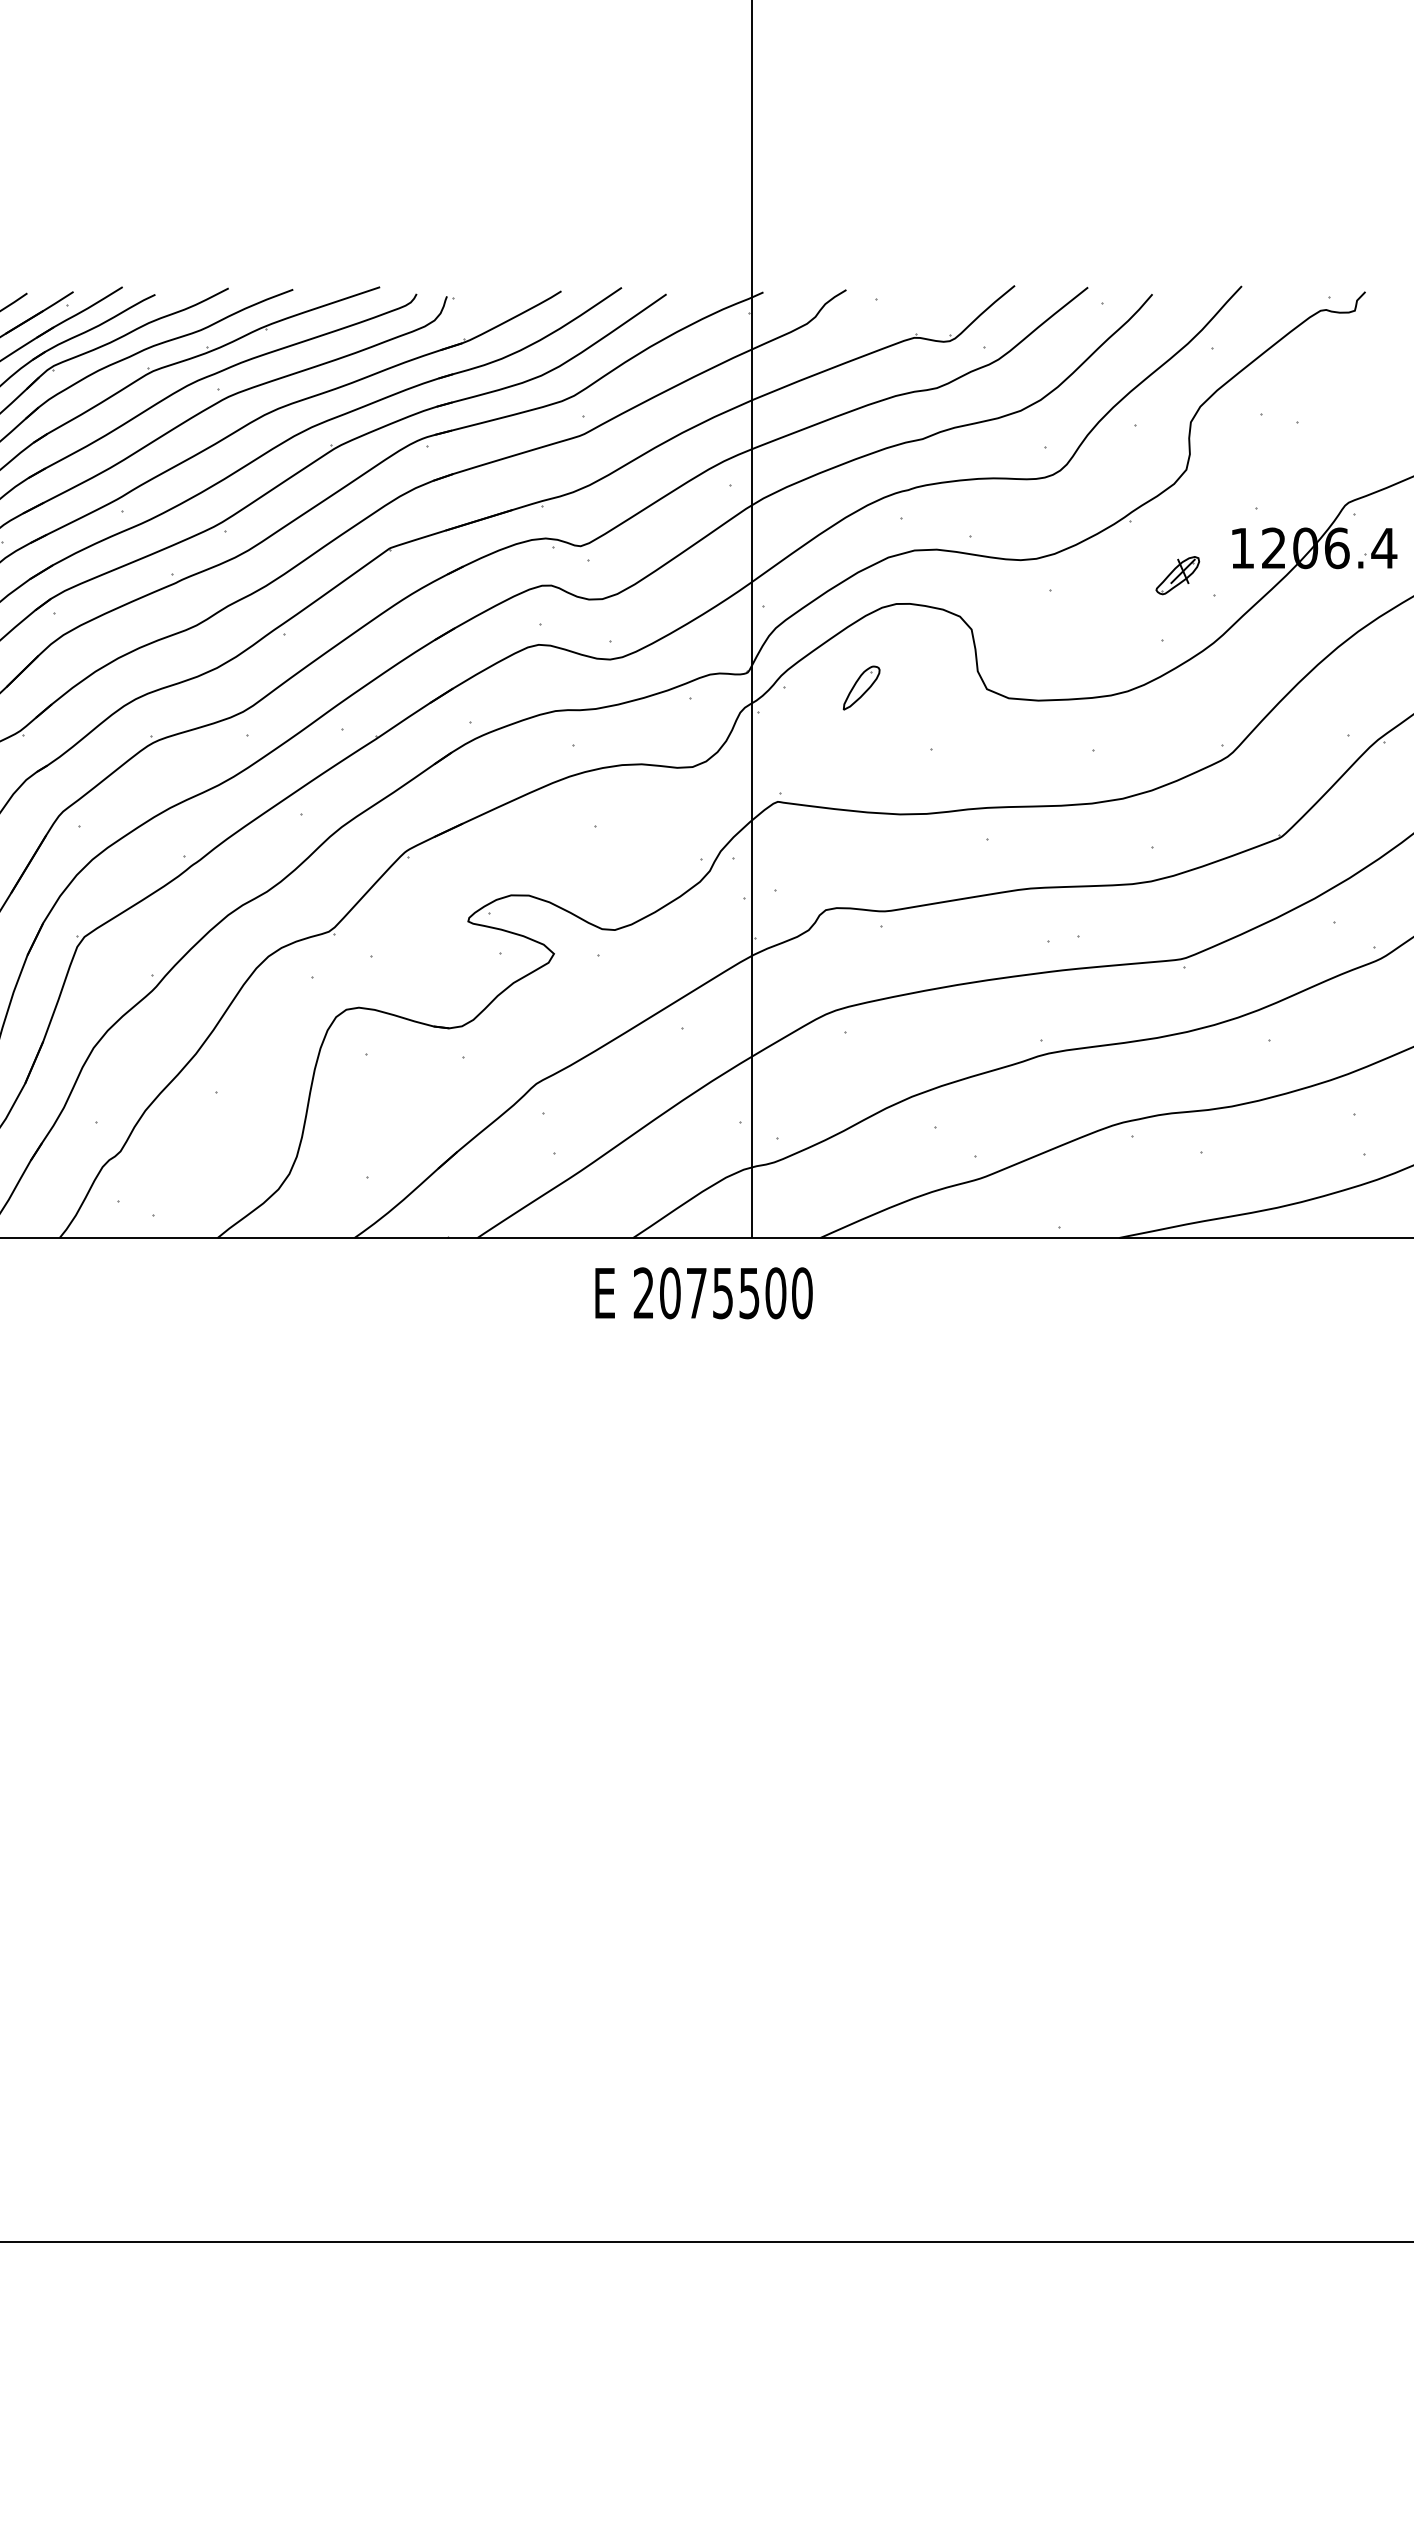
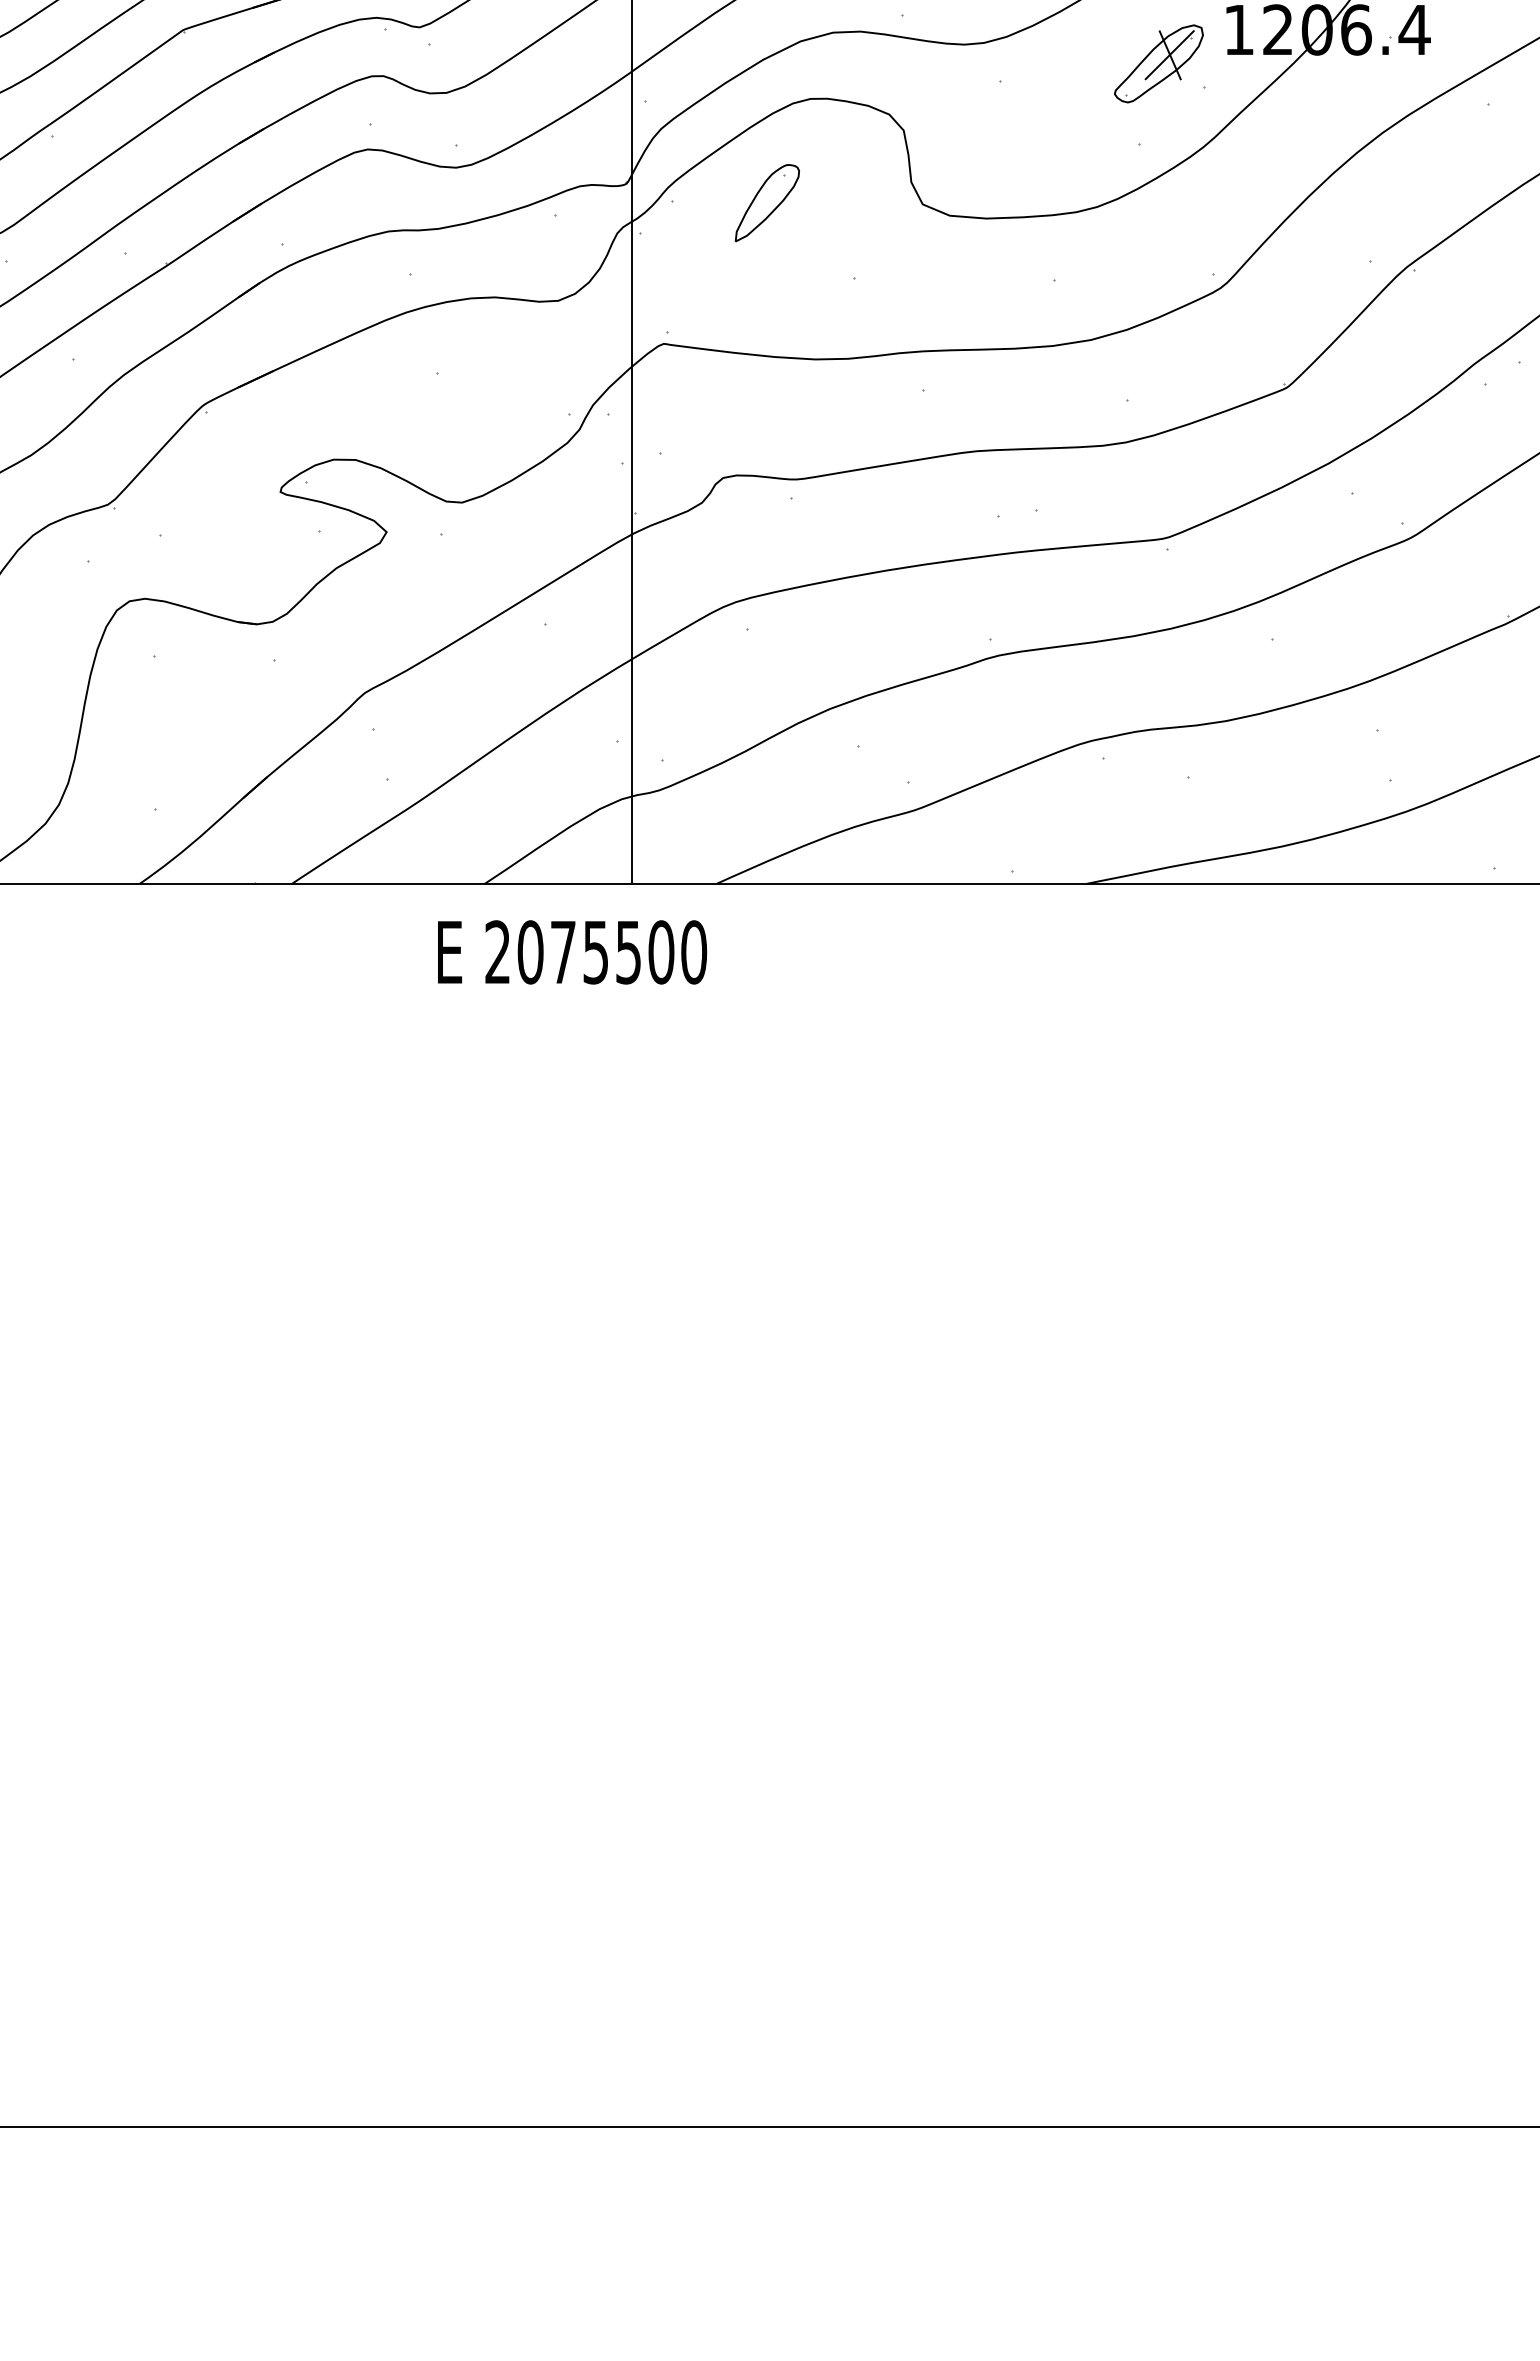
part: (1177, 575) -> (1158, 63), size x1.67
part: (861, 687) -> (767, 202), size x1.43

